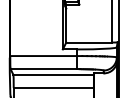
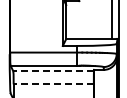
line: (53, 74) -> (53, 71), solid -> dashed
line: (53, 87) -> (53, 84), solid -> dashed

